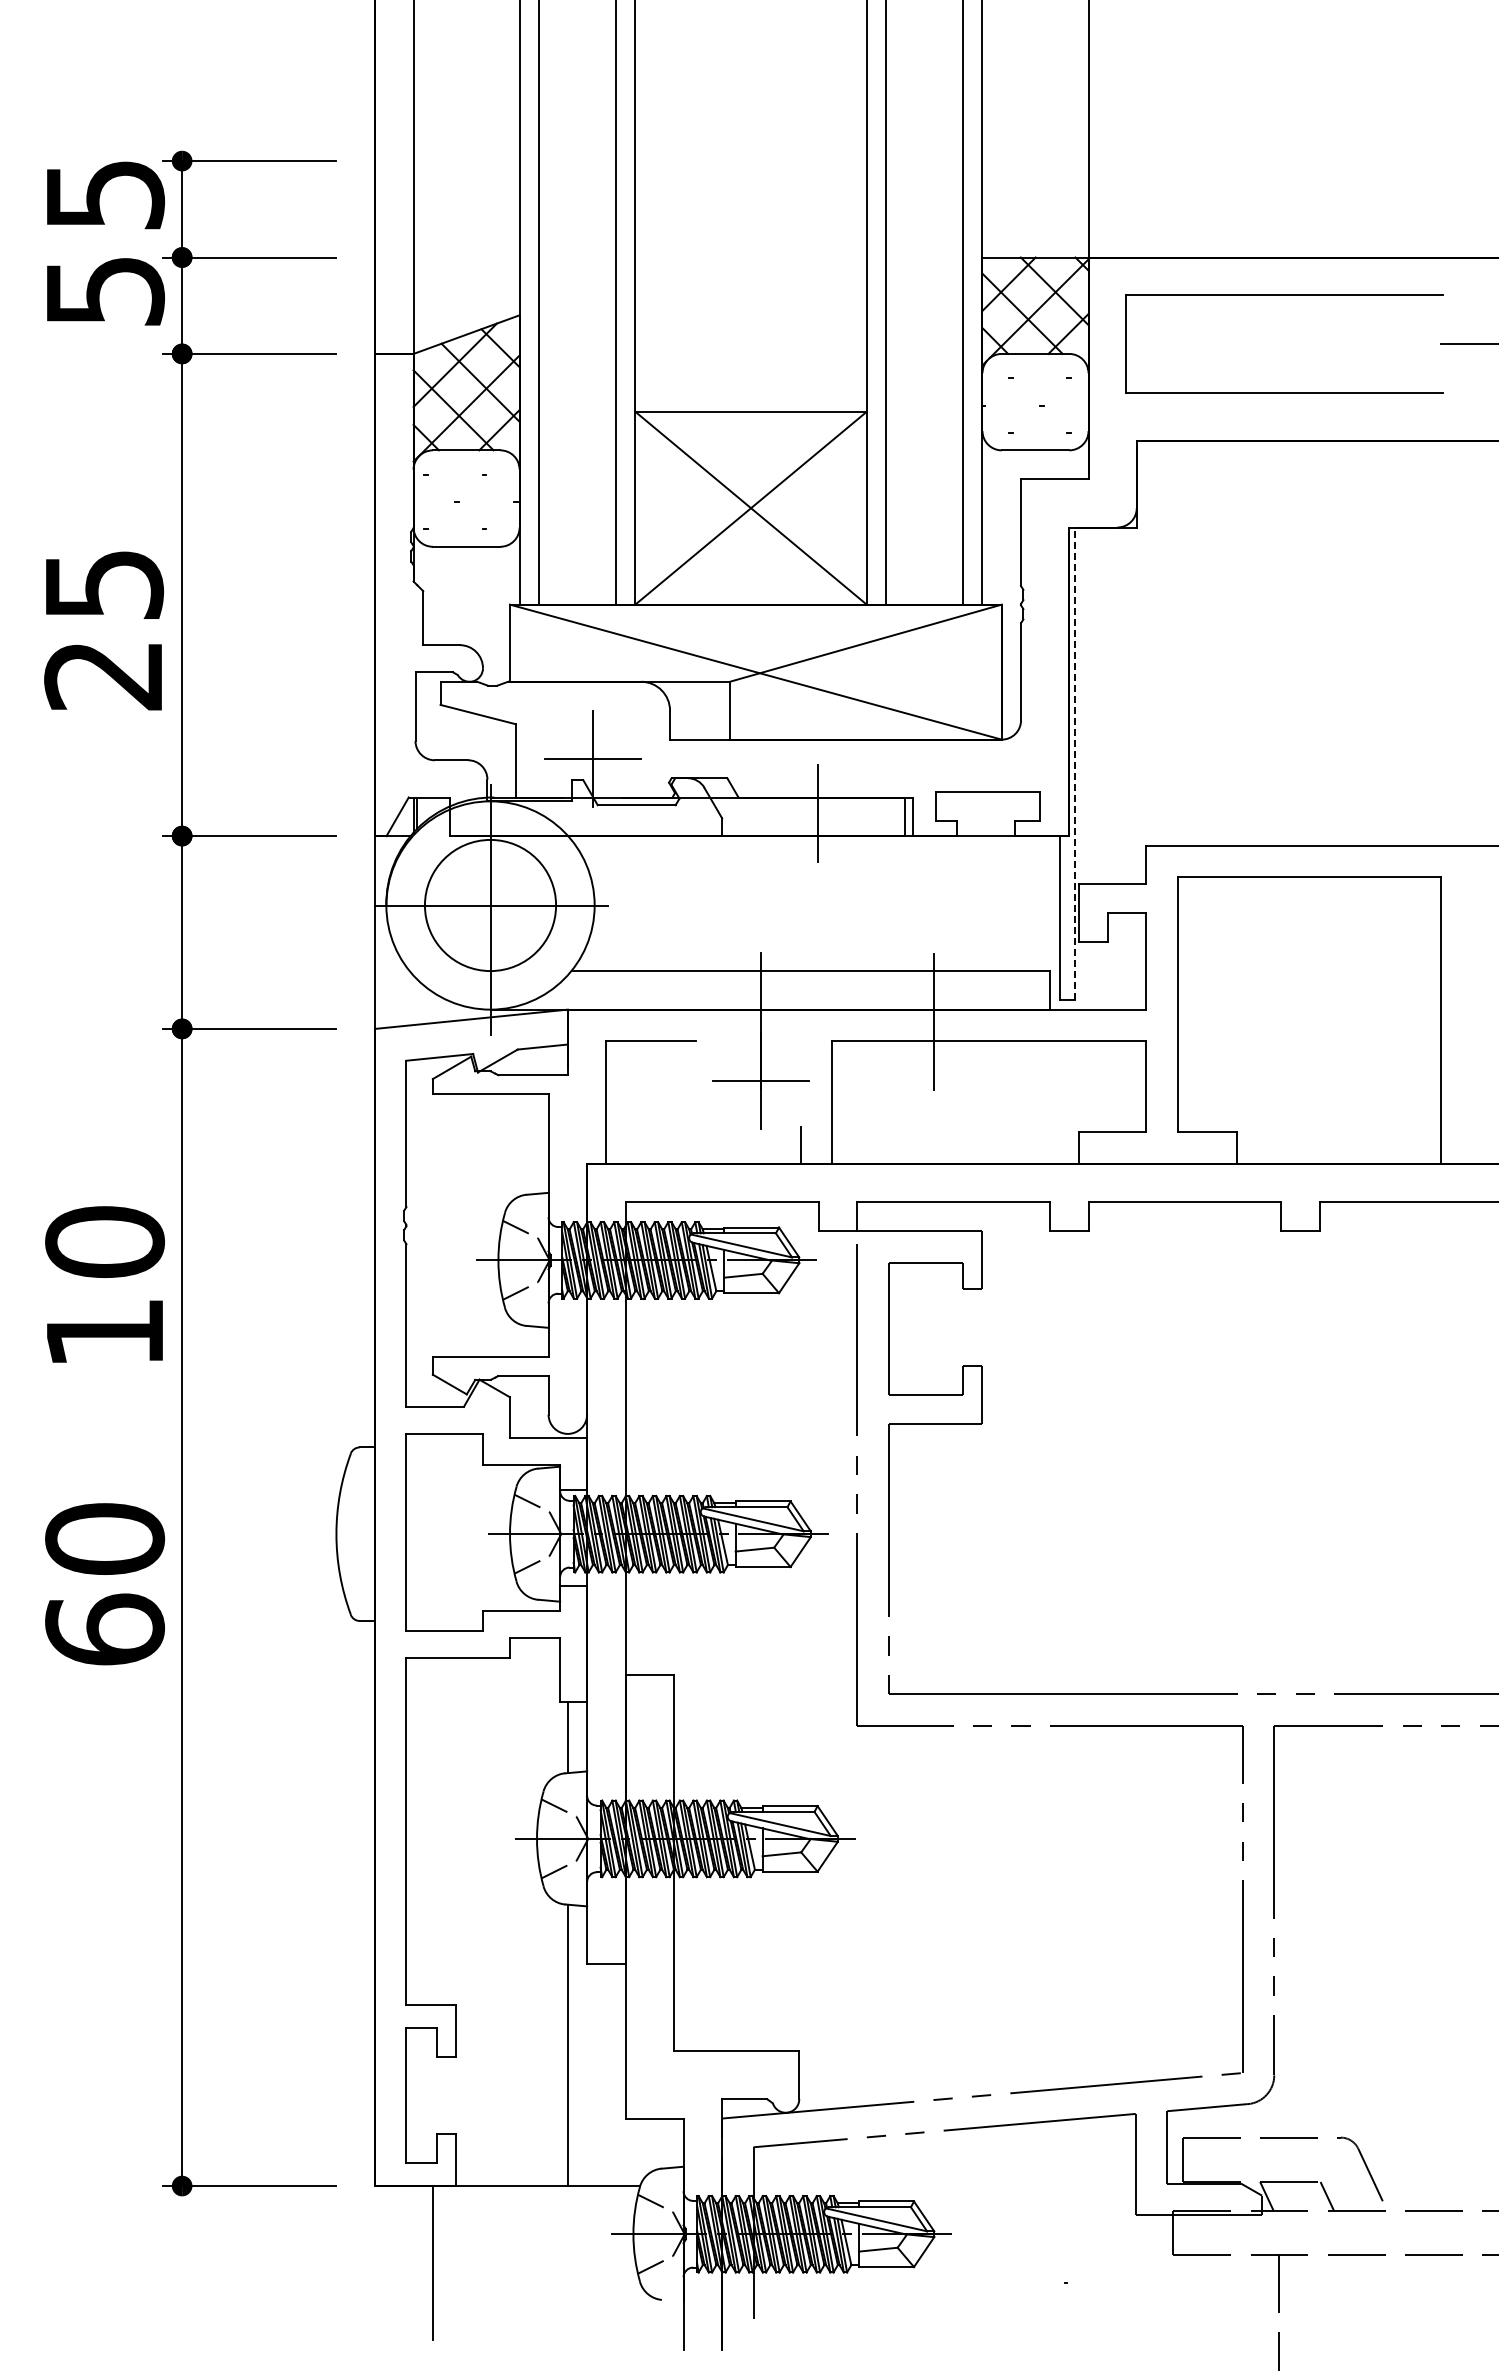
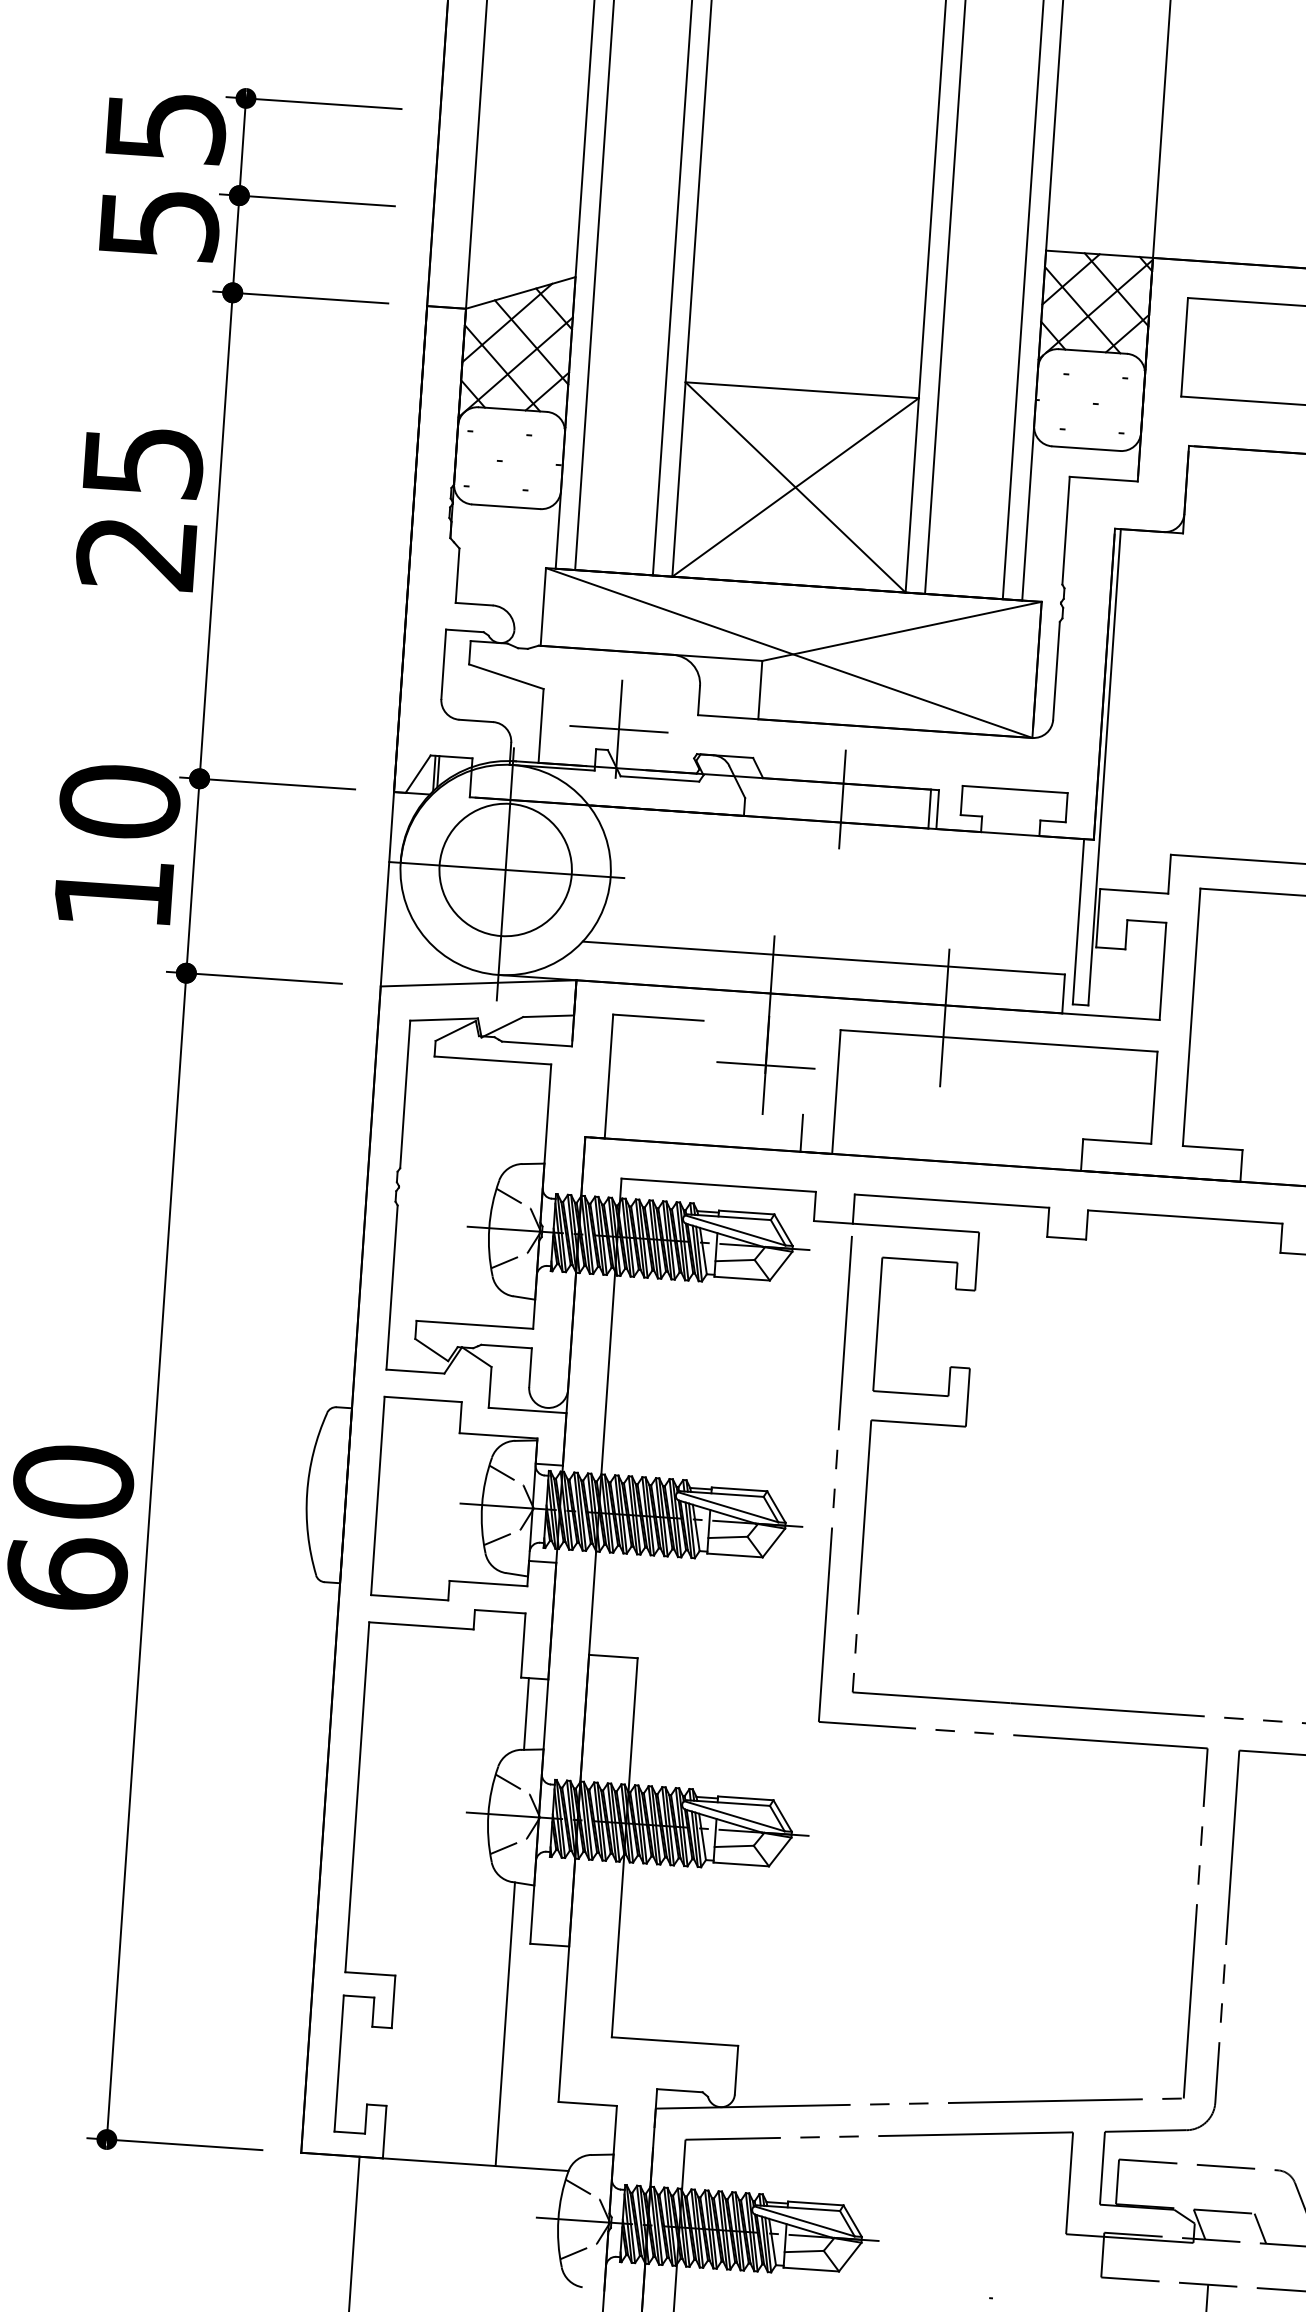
text: (103, 630) -> (139, 507), moved
line: (1075, 763) -> (1105, 767), dashed -> solid
text: (104, 1284) -> (116, 844), moved

